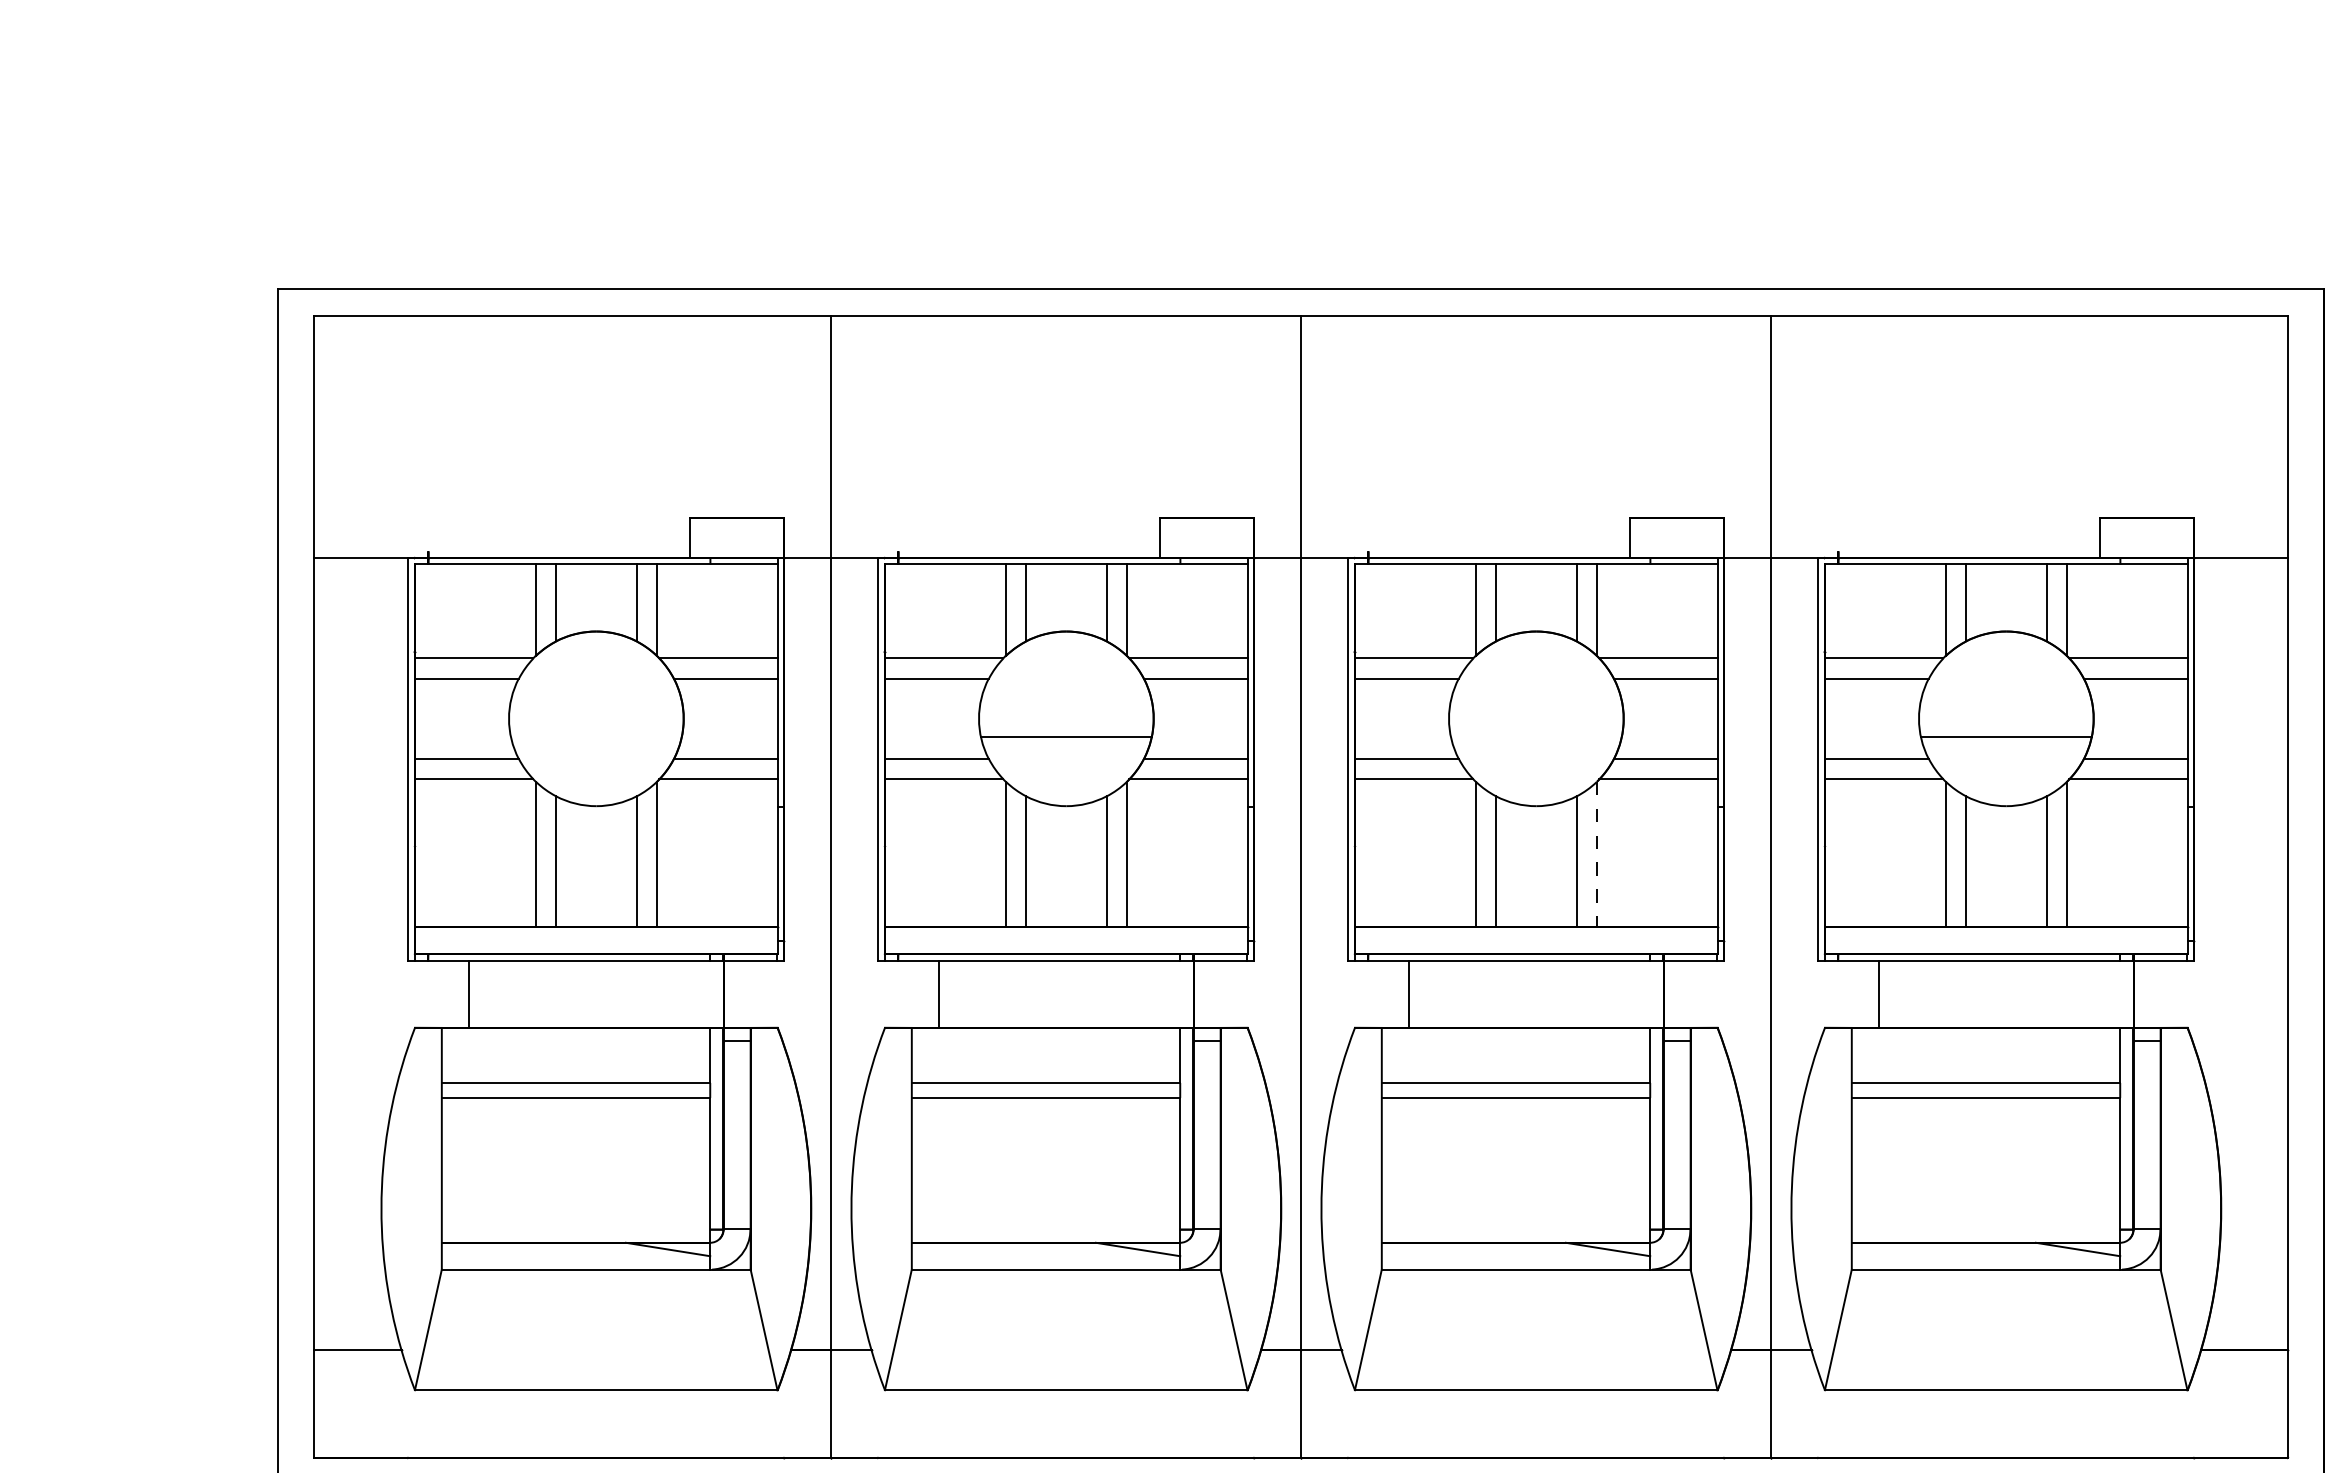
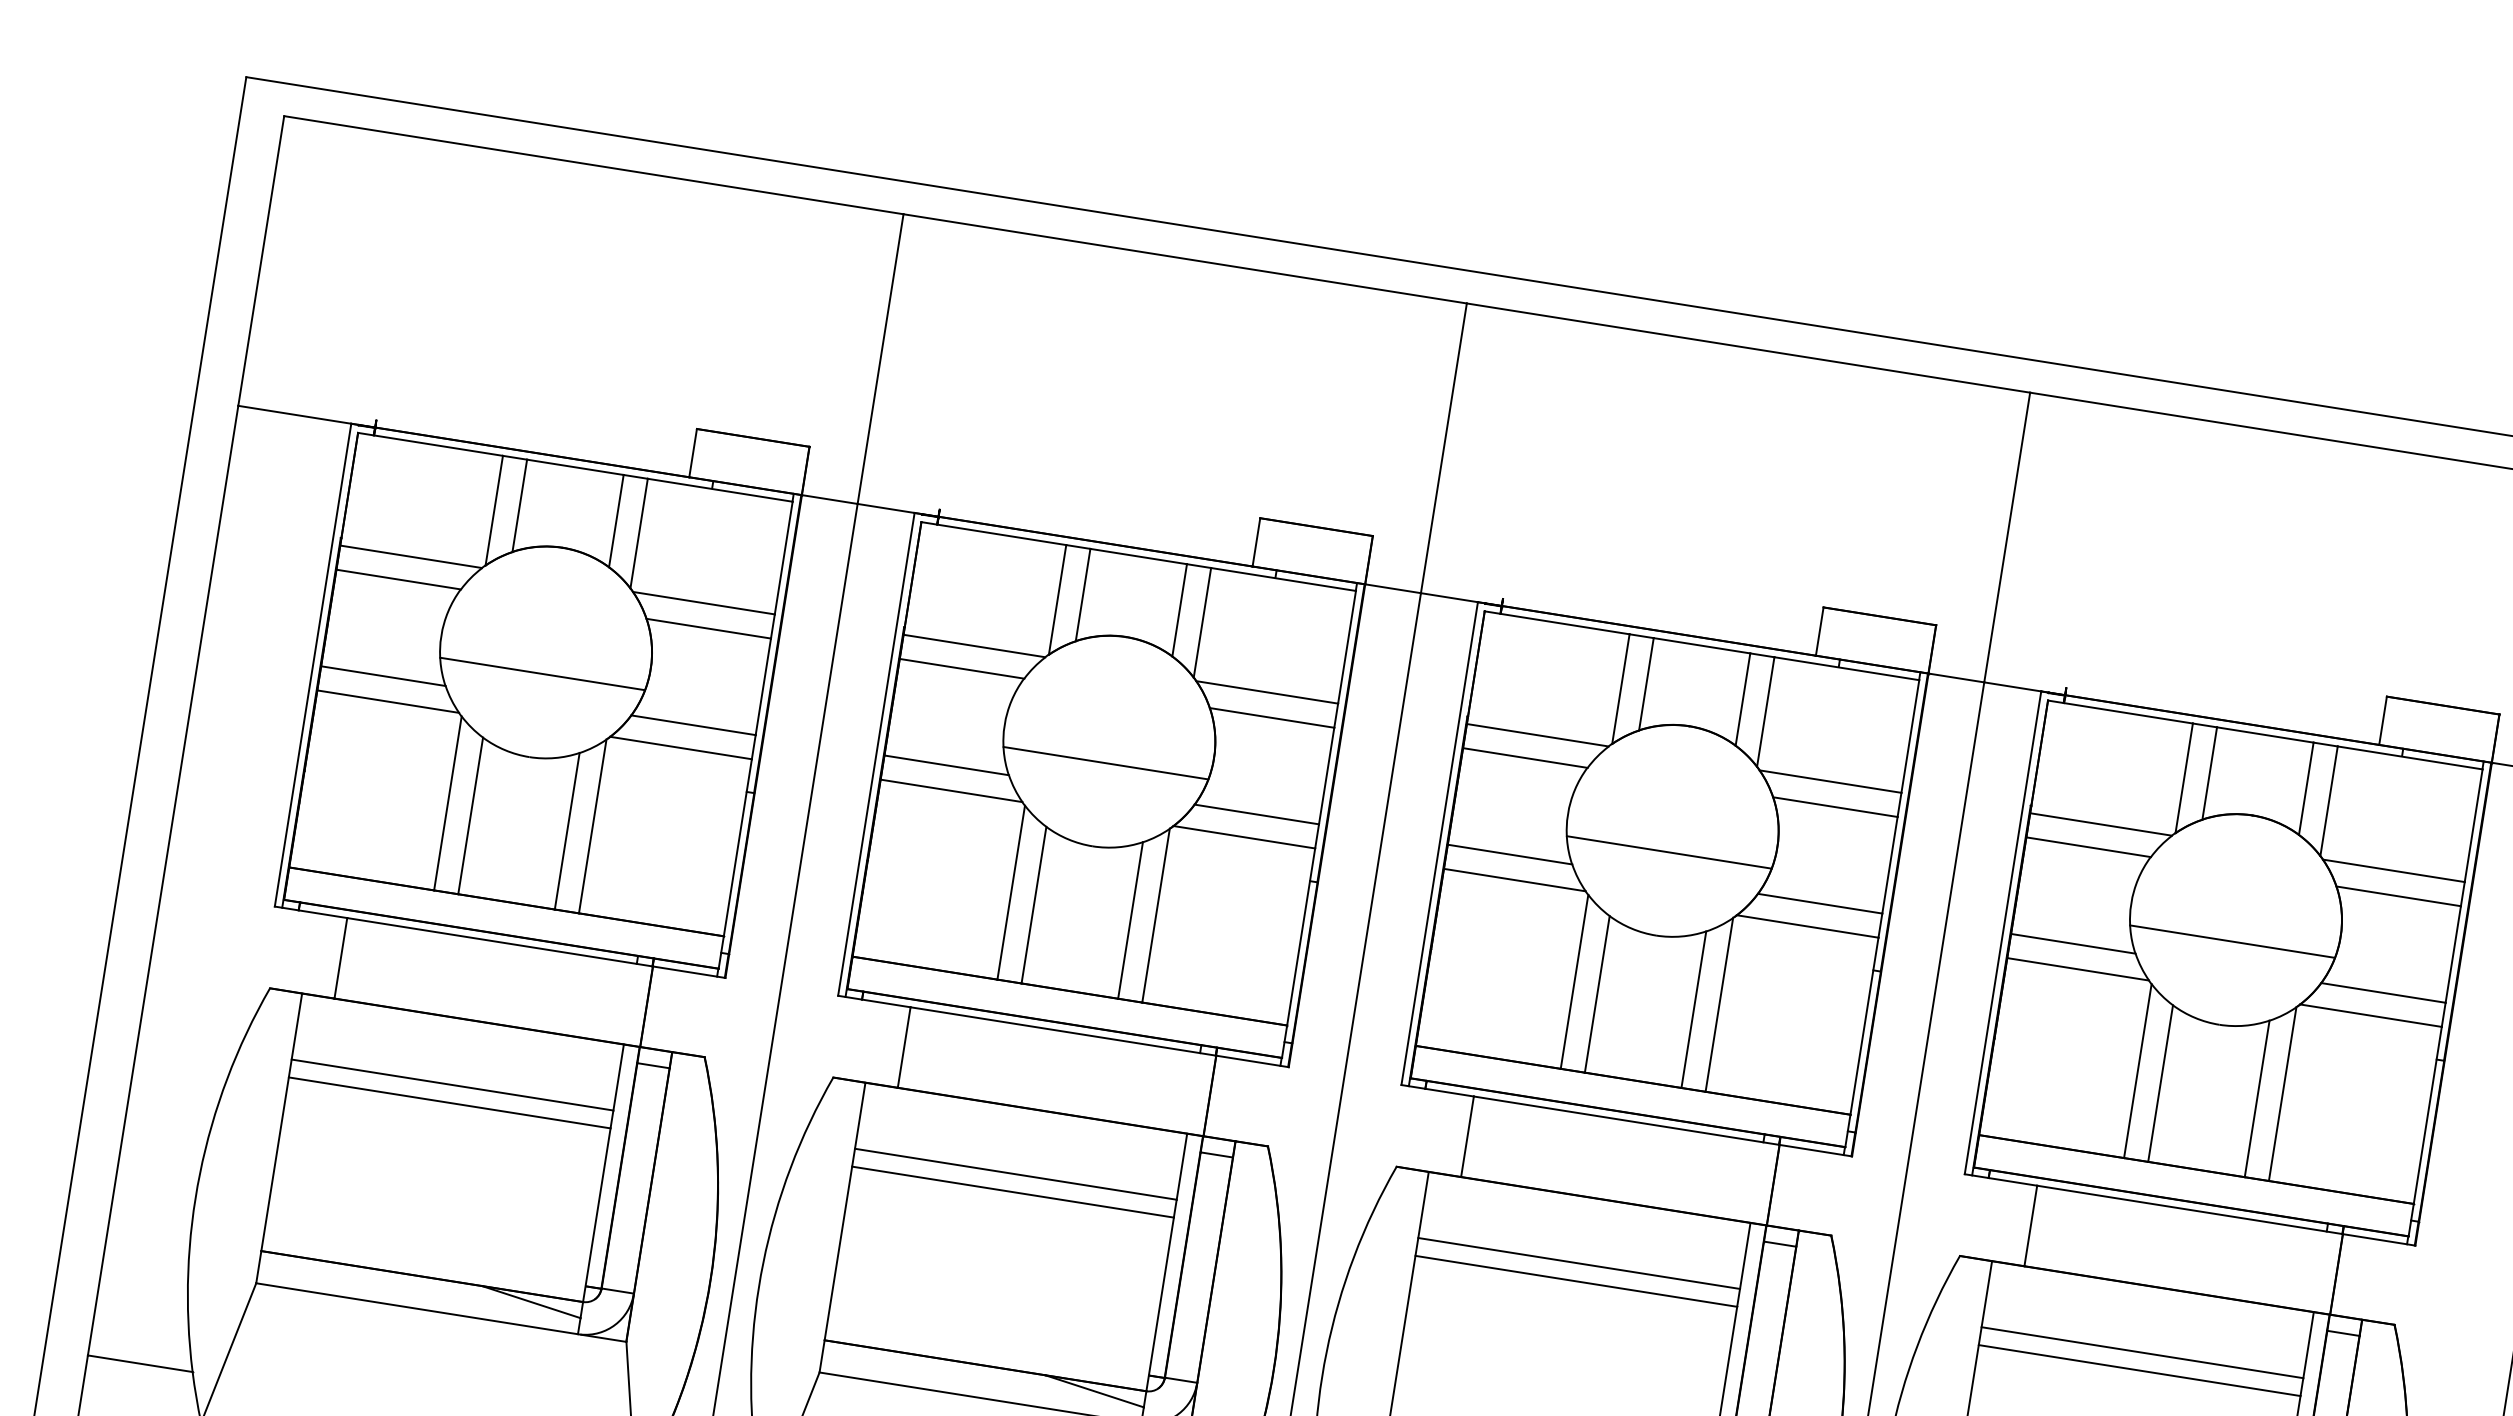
line: (595, 736) -> (541, 673), added
line: (1535, 736) -> (1668, 851), added
line: (1596, 854) -> (1719, 1004), dashed -> solid

